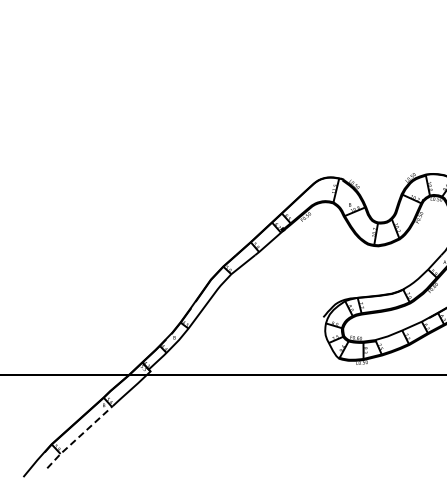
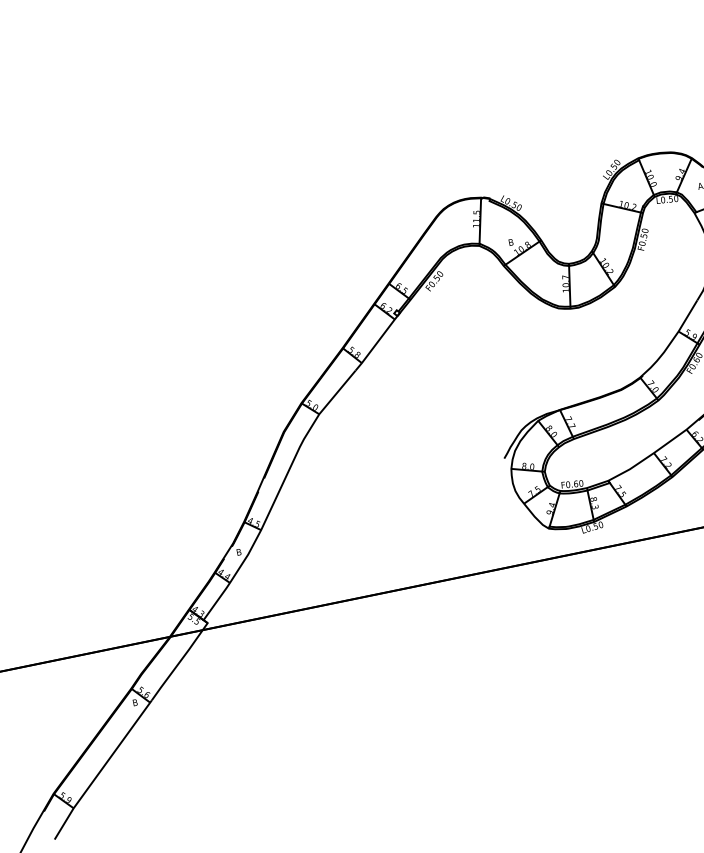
line: (79, 436) -> (101, 769), dashed -> solid

